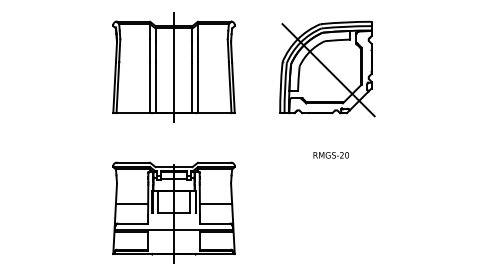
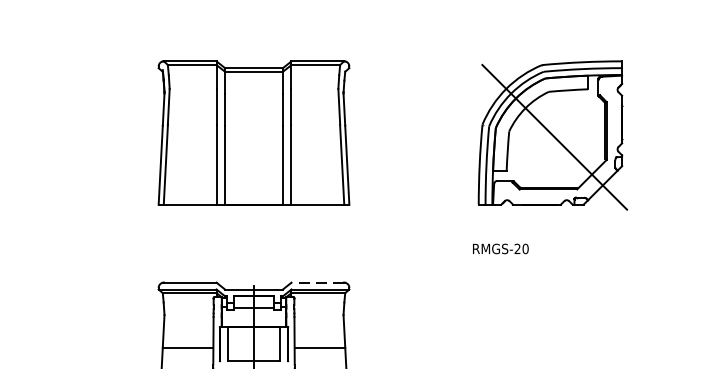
line: (174, 67) -> (254, 133), removed
part: (327, 68) -> (553, 134), moved
text: (330, 155) -> (499, 249), moved
line: (214, 162) -> (317, 282), solid -> dashed

